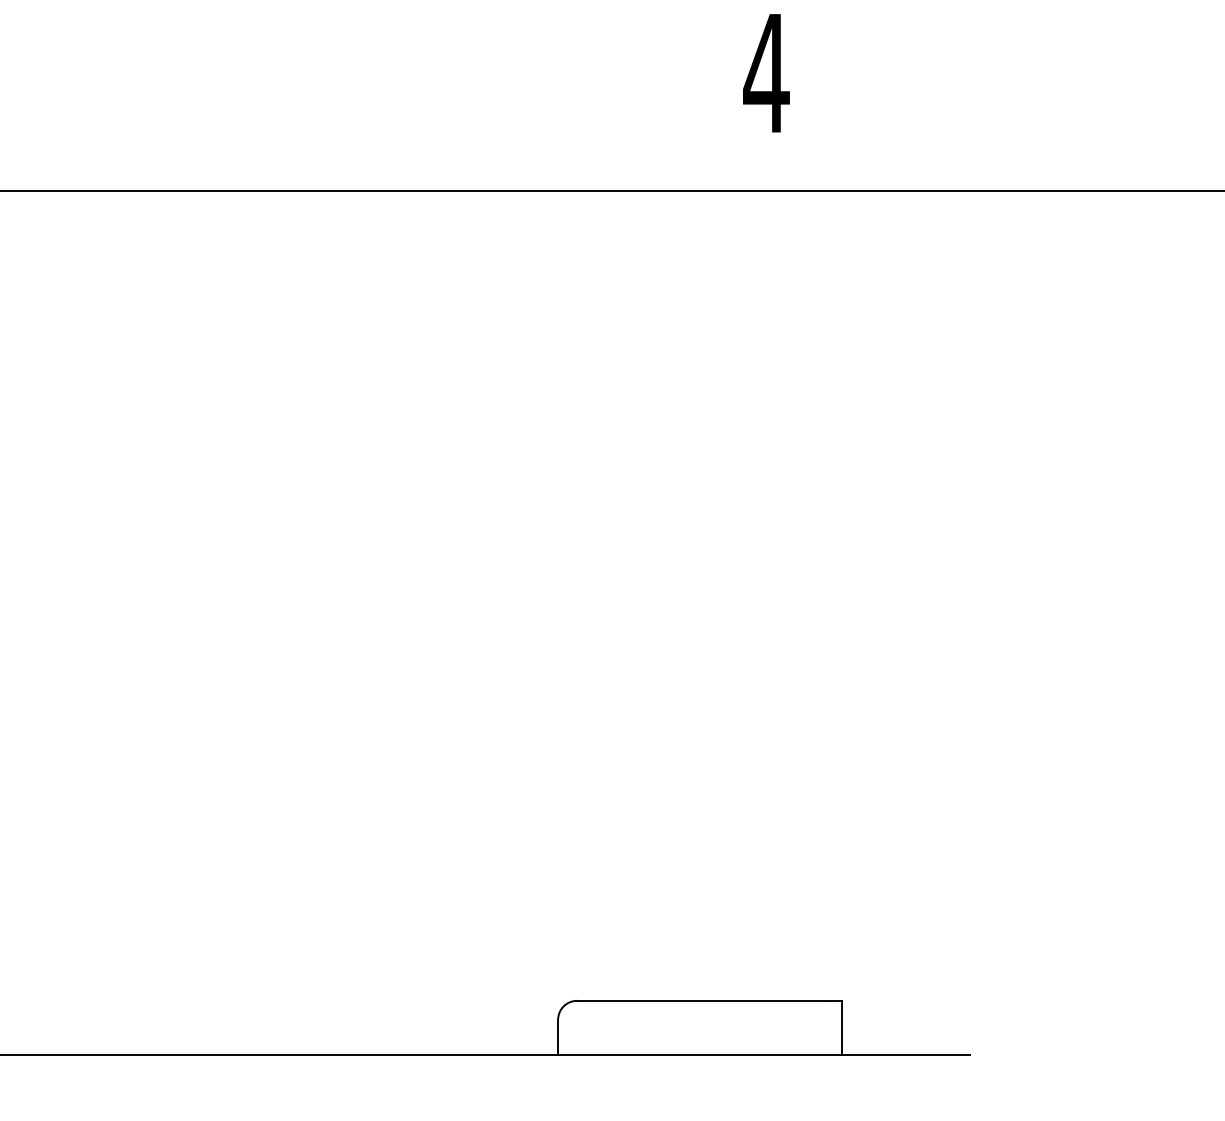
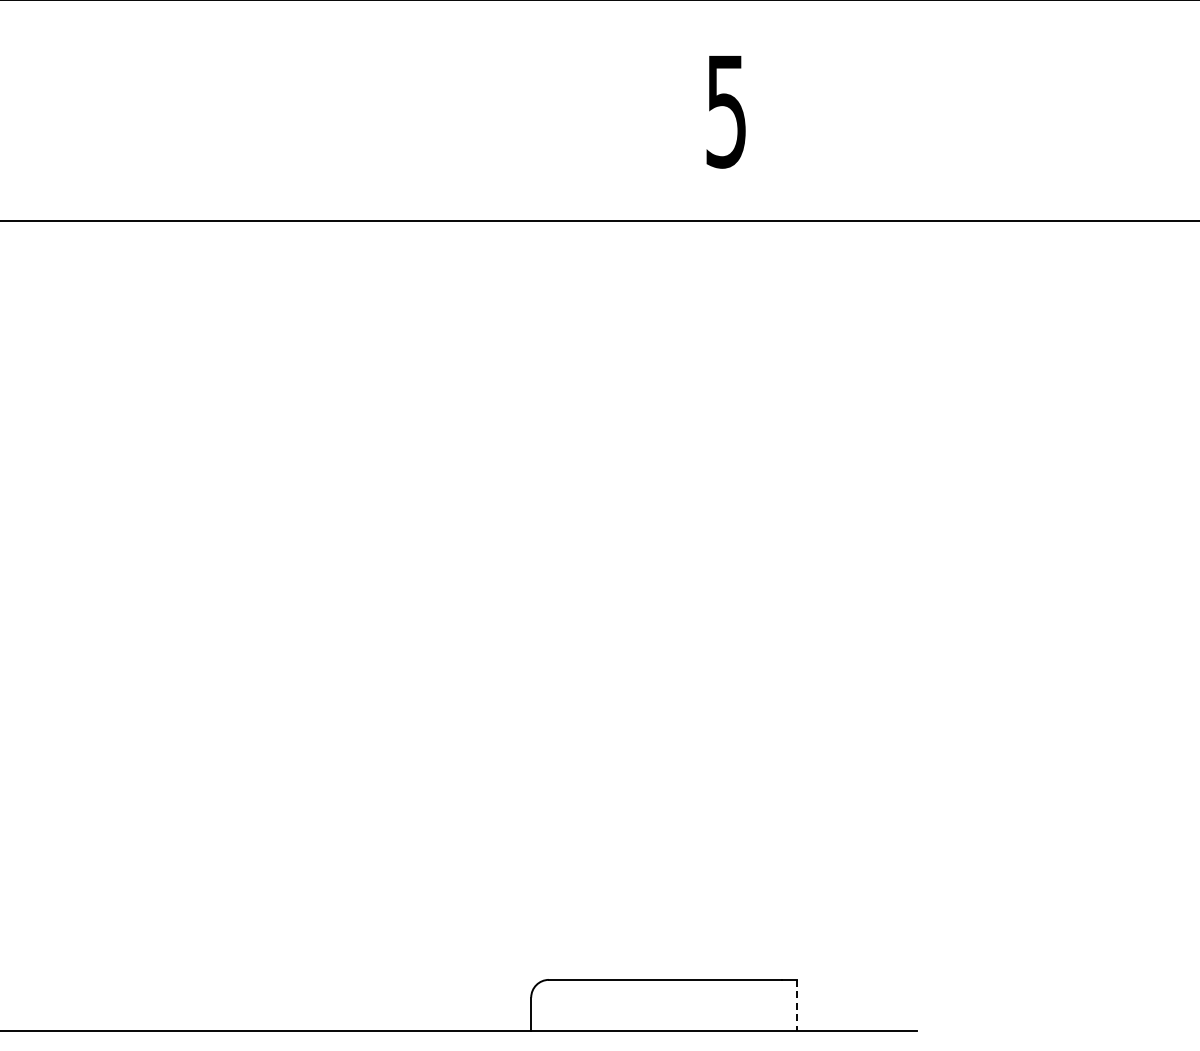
text: (766, 73) -> (726, 111), 4 -> 5
line: (842, 1028) -> (797, 1005), solid -> dashed

